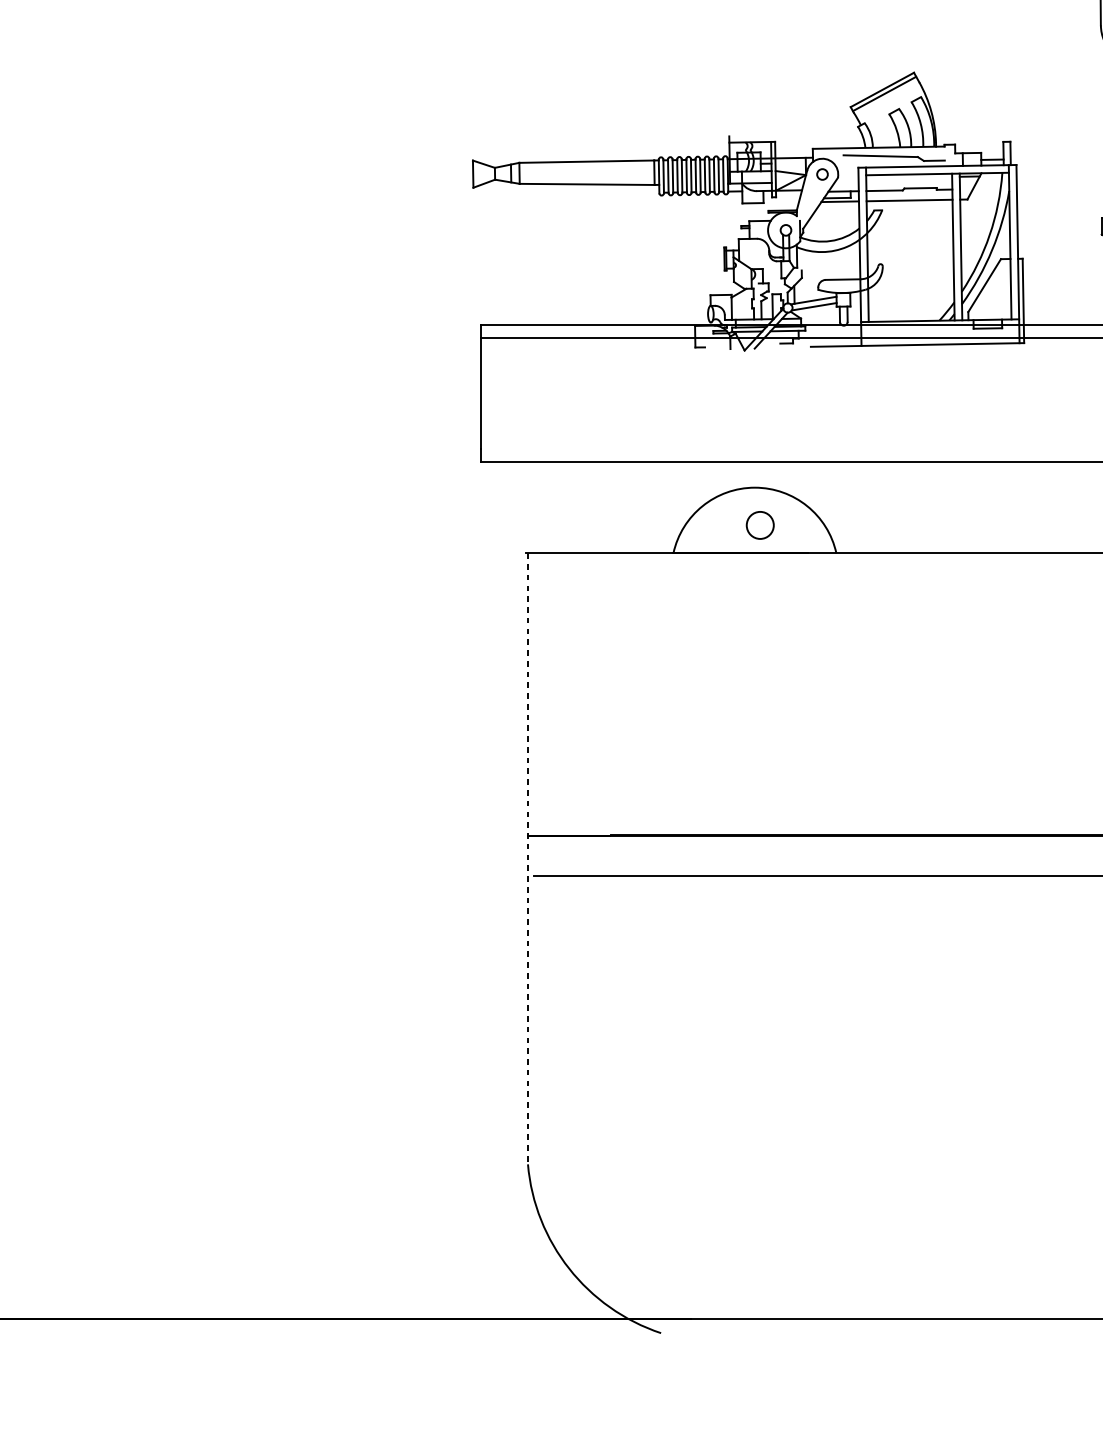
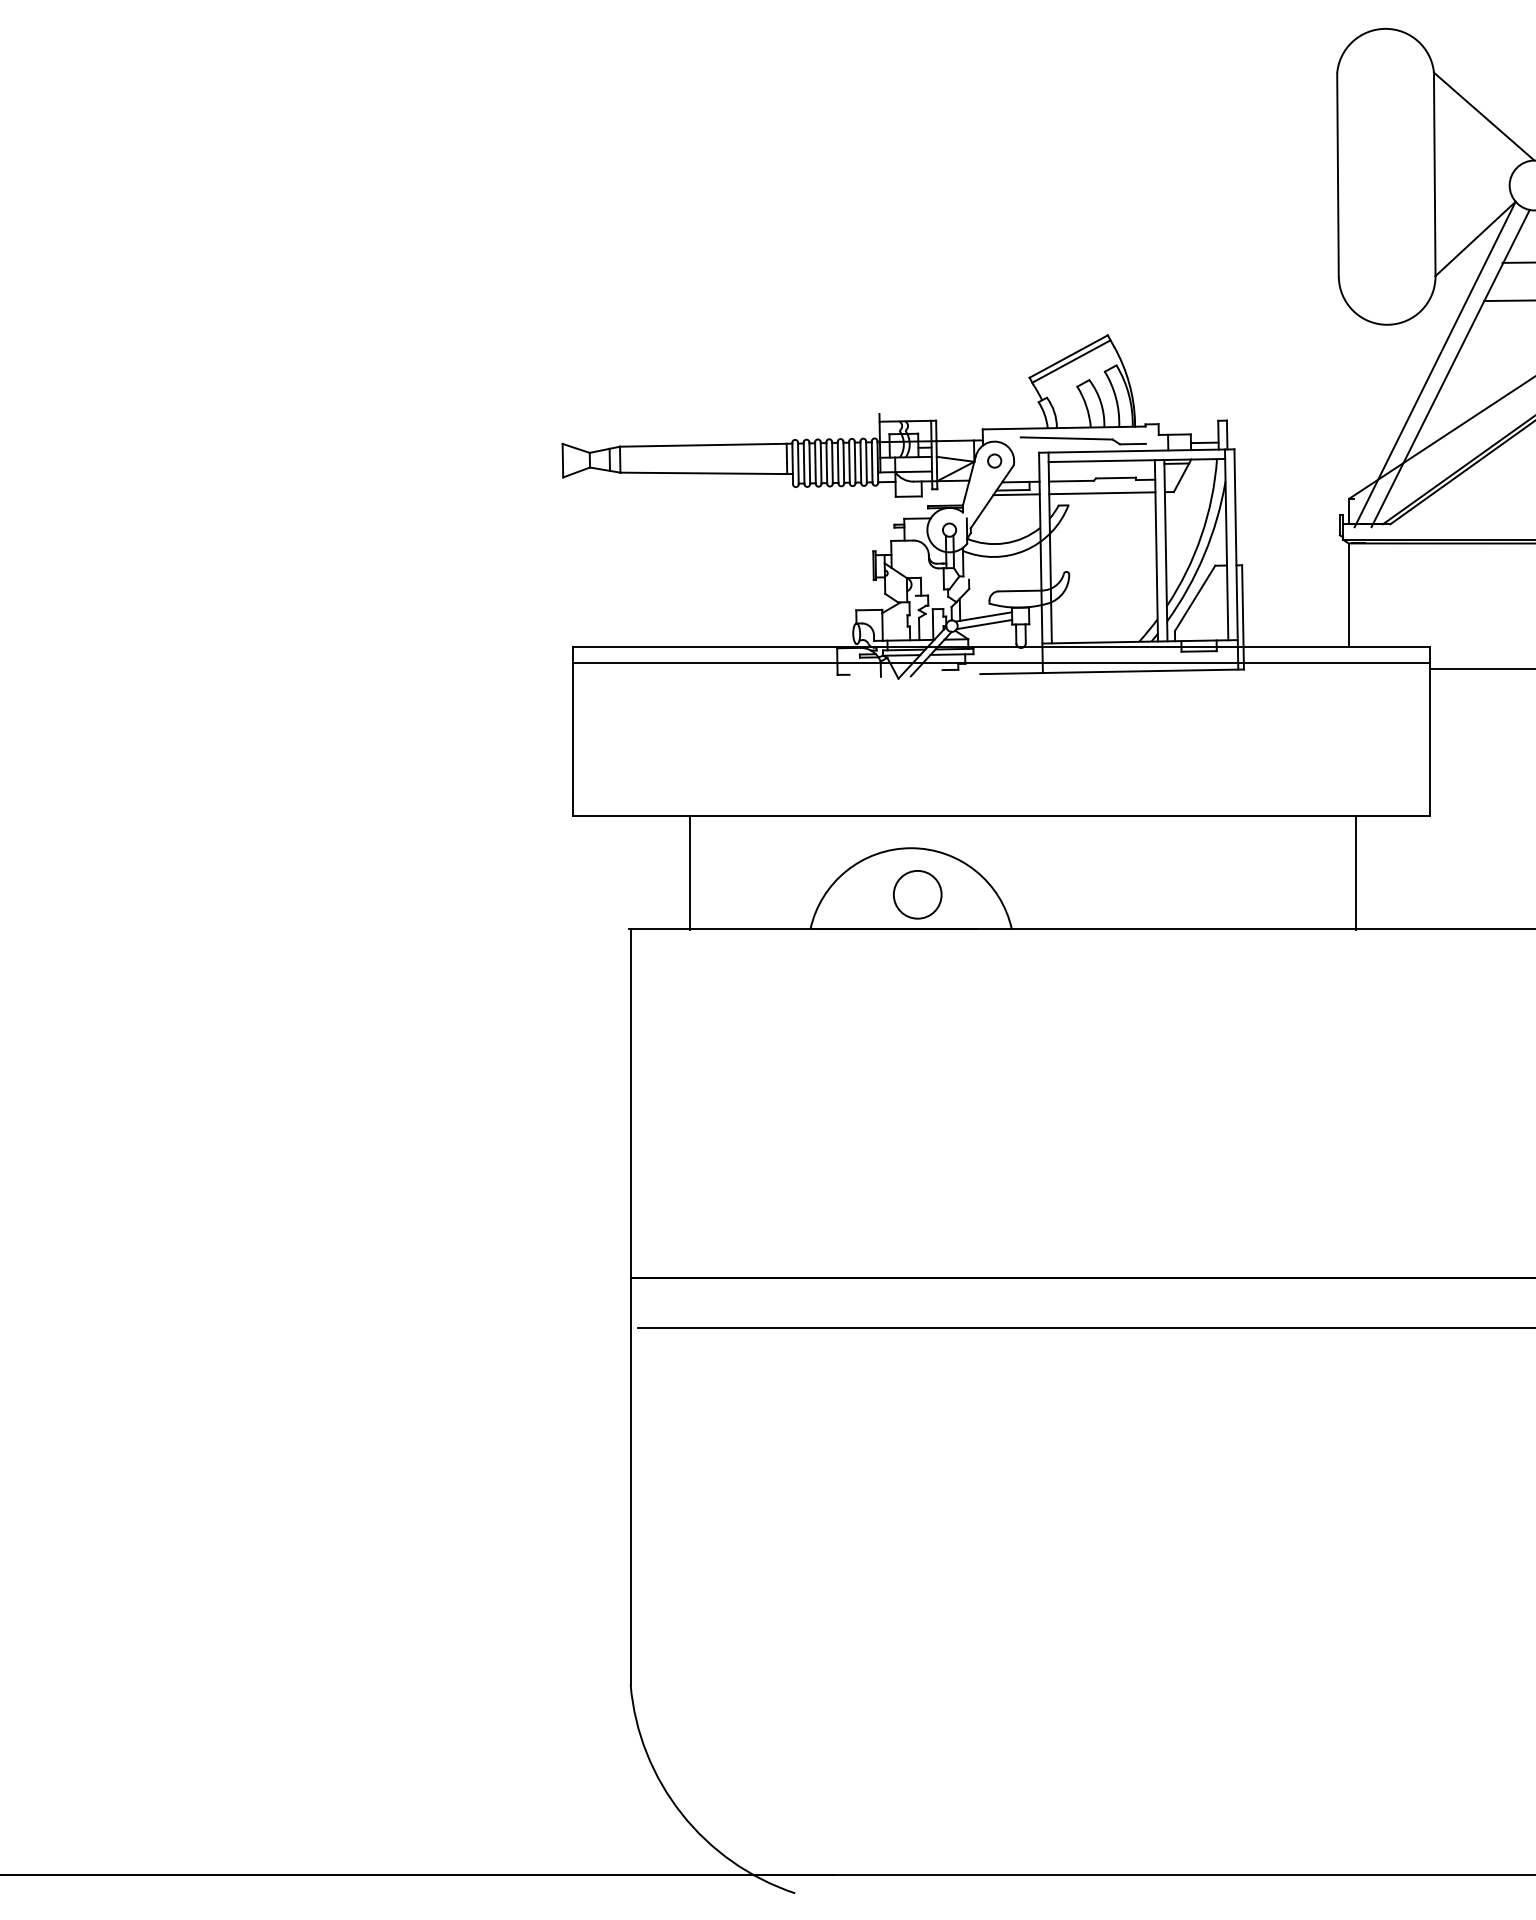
line: (576, 508) -> (690, 873), added
circle: (760, 525) -> (917, 894), size x1.43
line: (527, 858) -> (630, 1306), dashed -> solid

